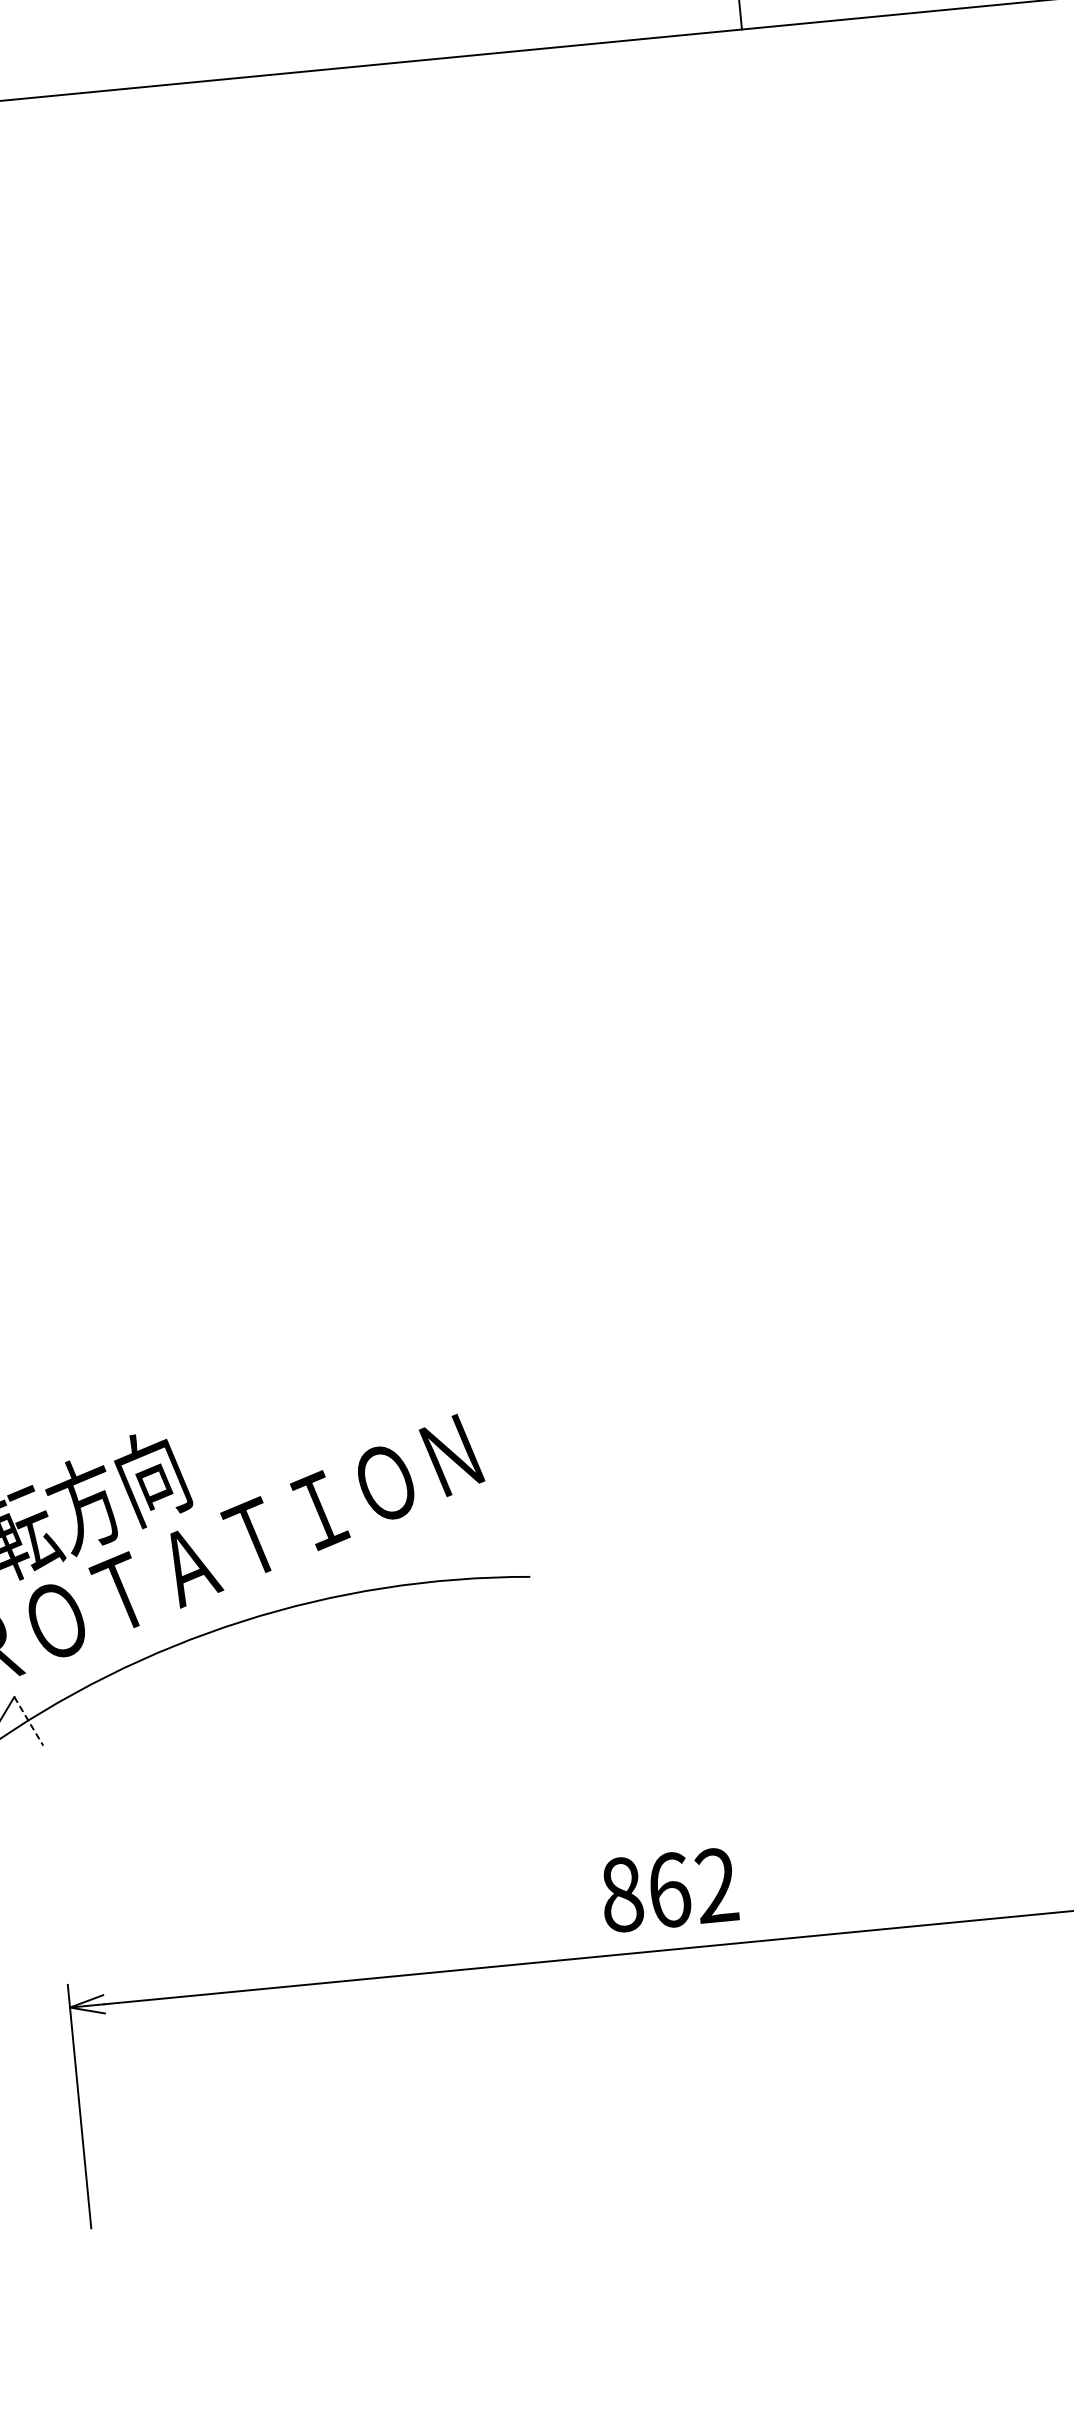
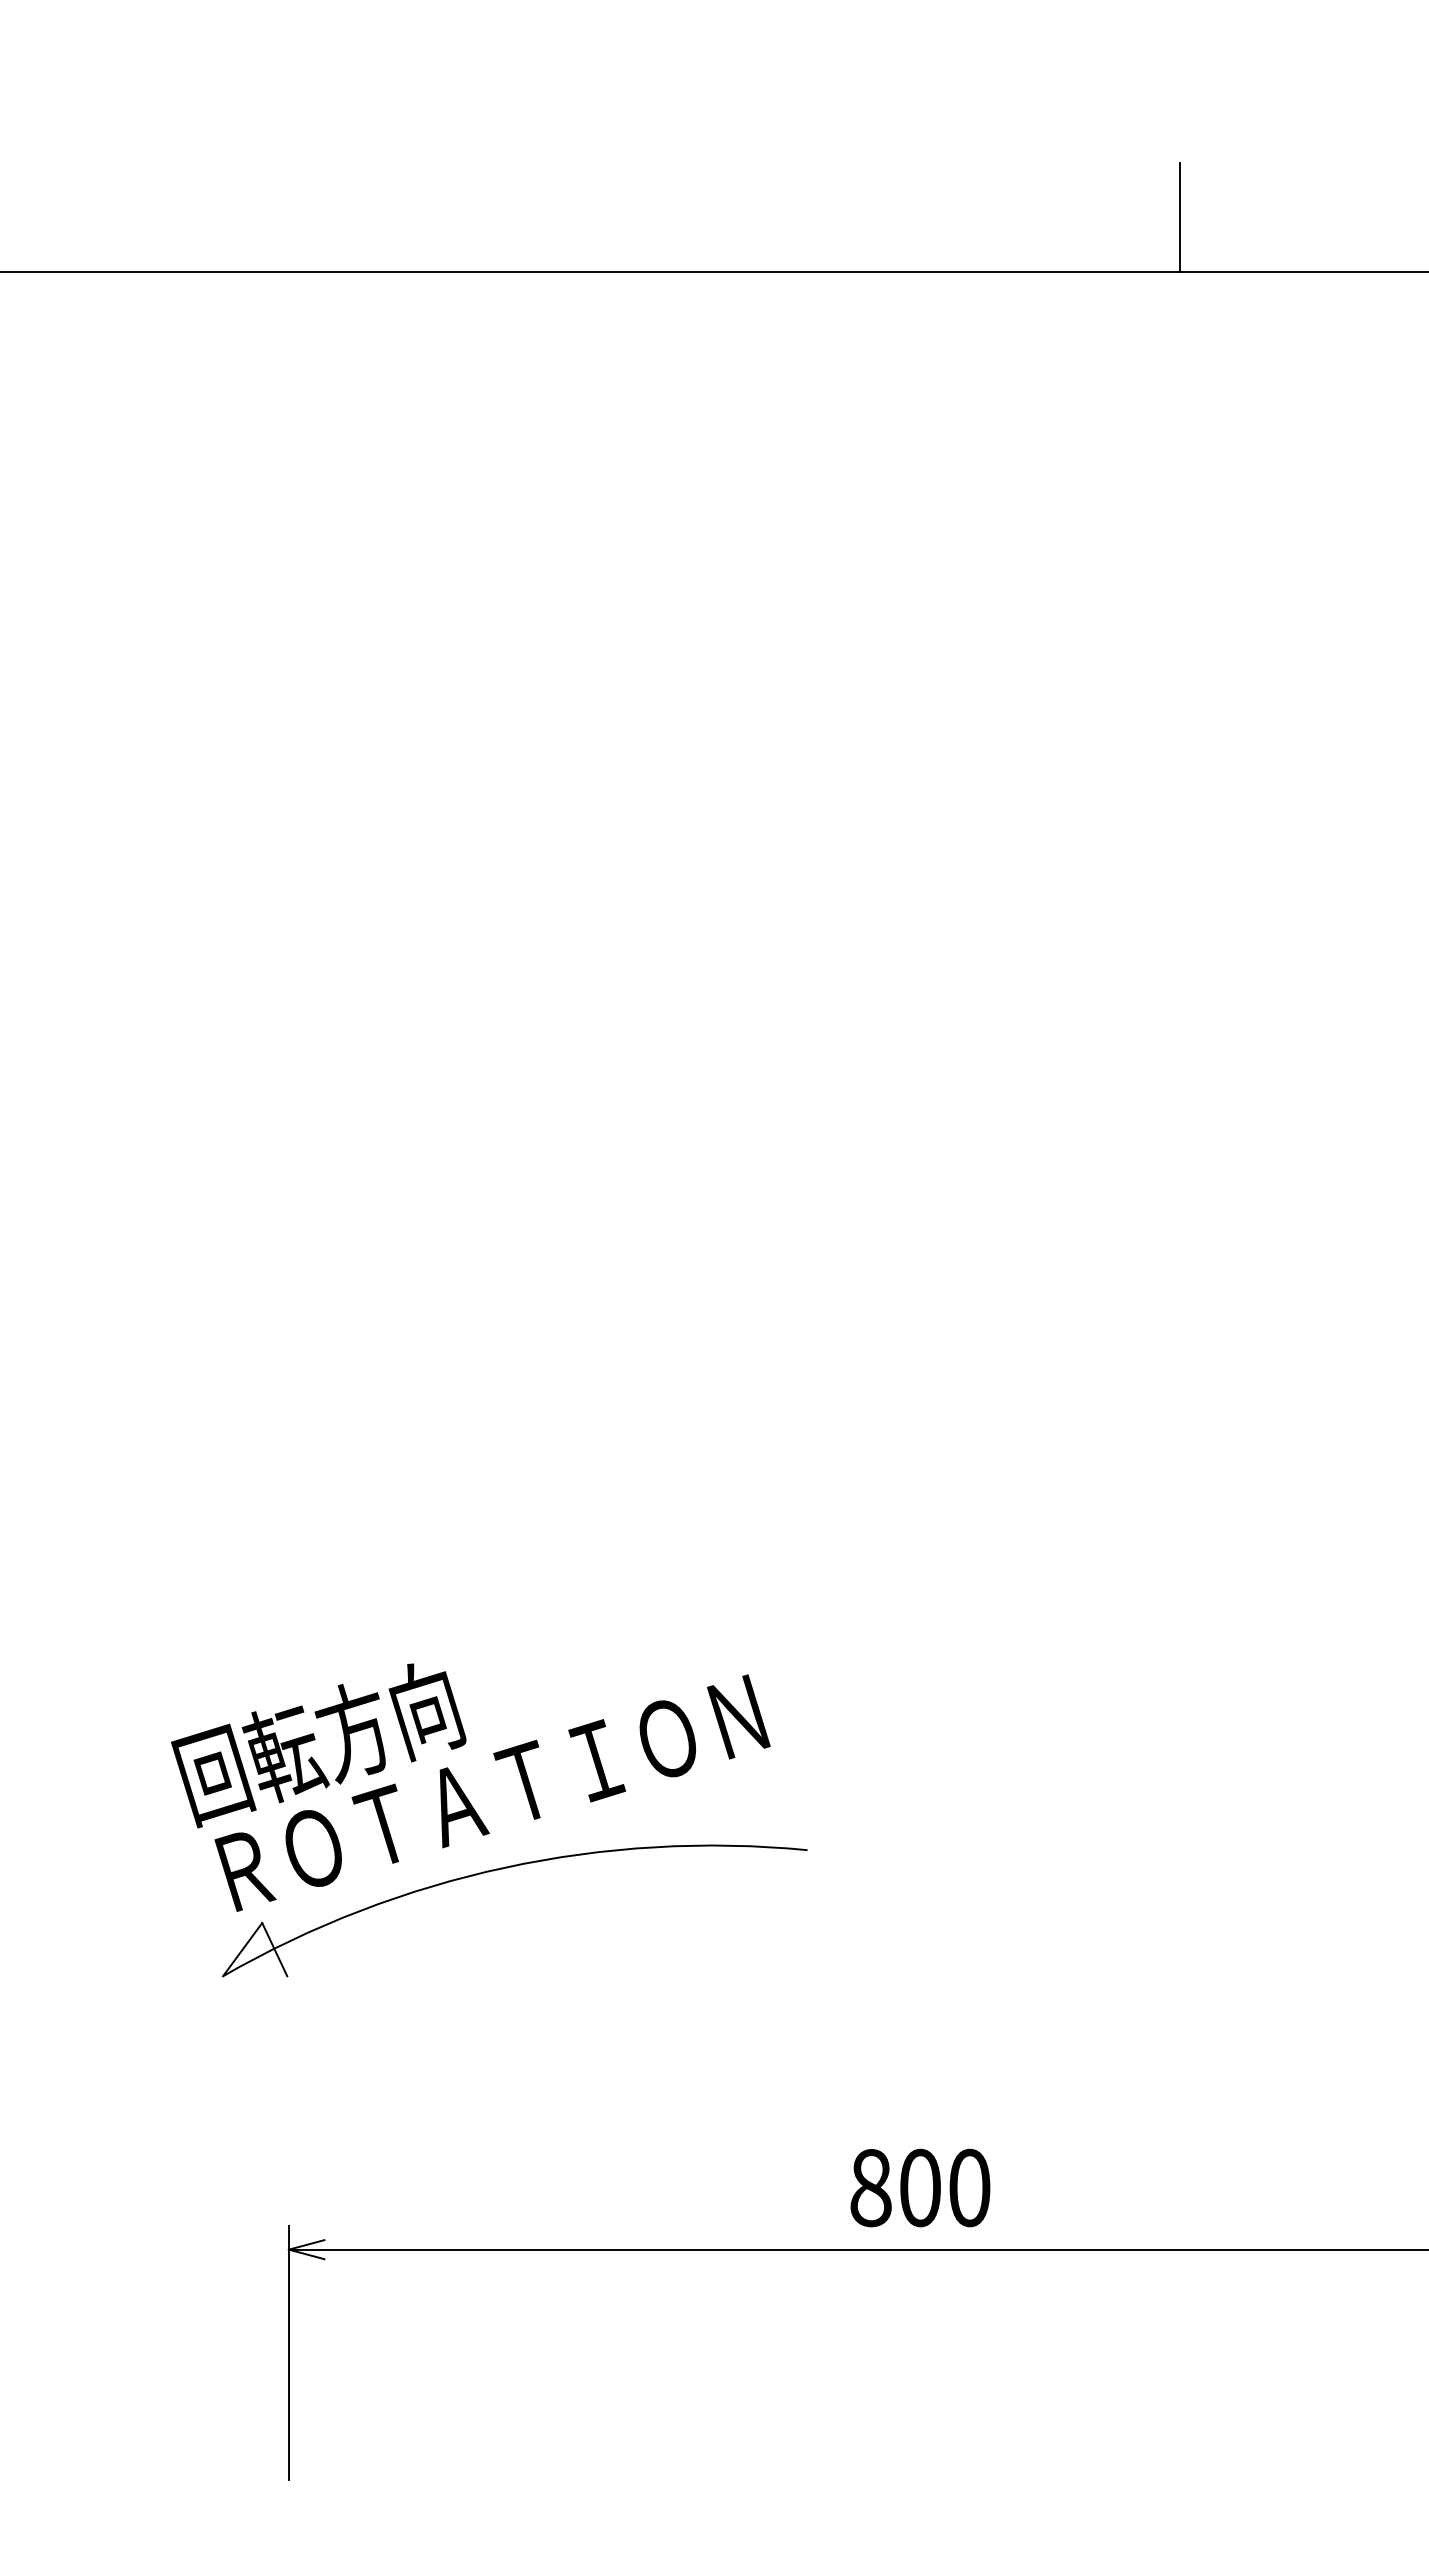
line: (28, 1722) -> (274, 1950), dashed -> solid
text: (693, 1887) -> (945, 2187), 862 -> 800

